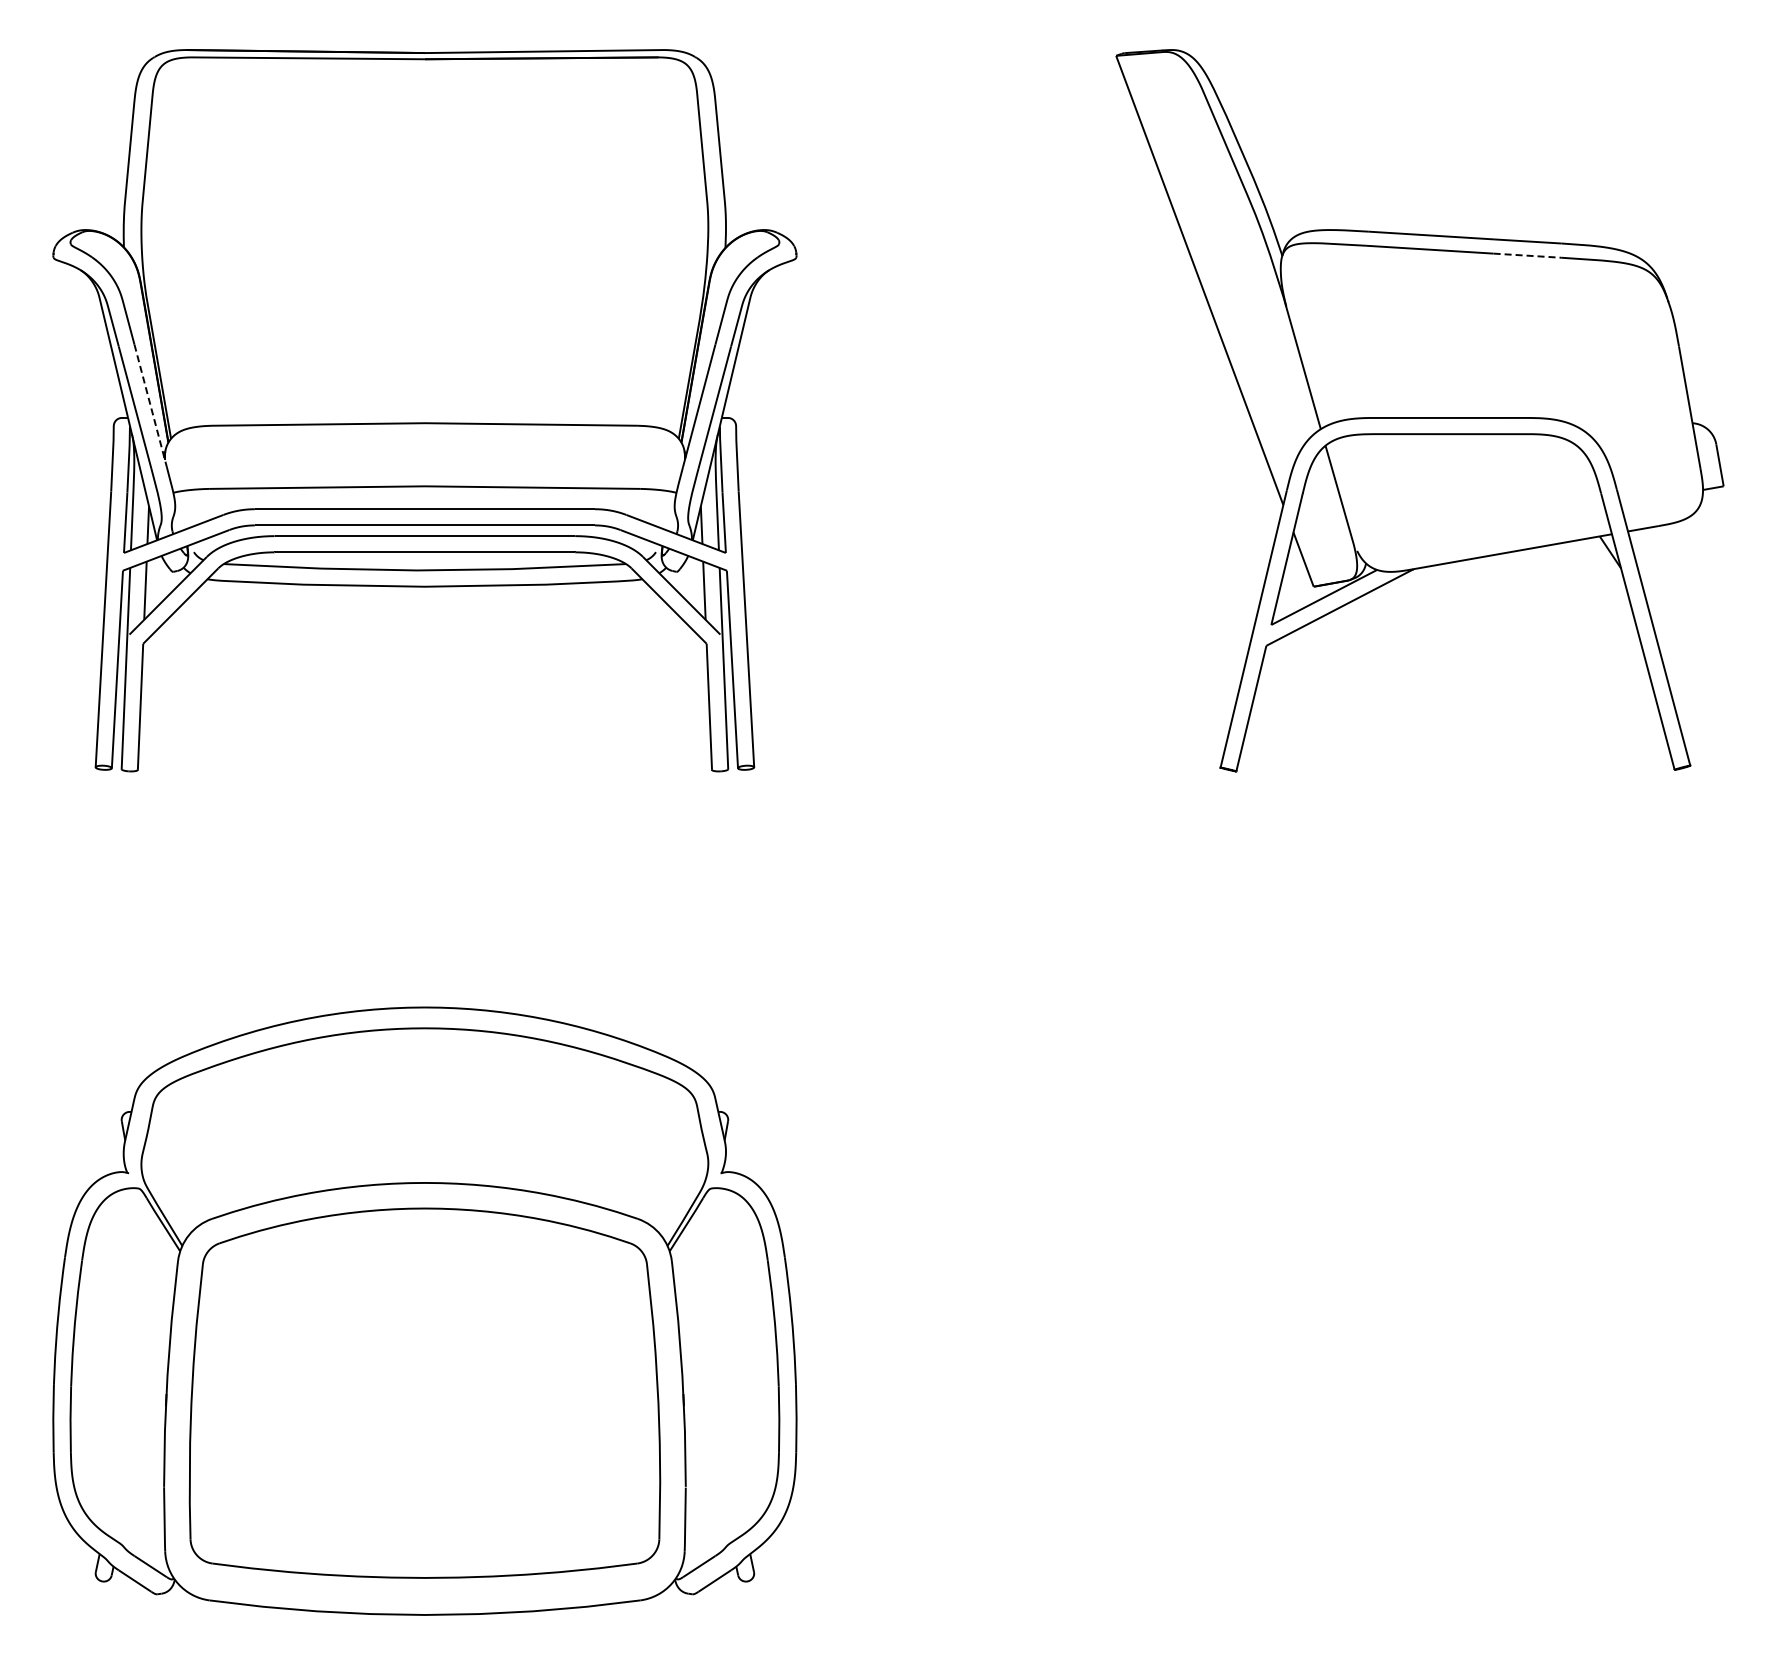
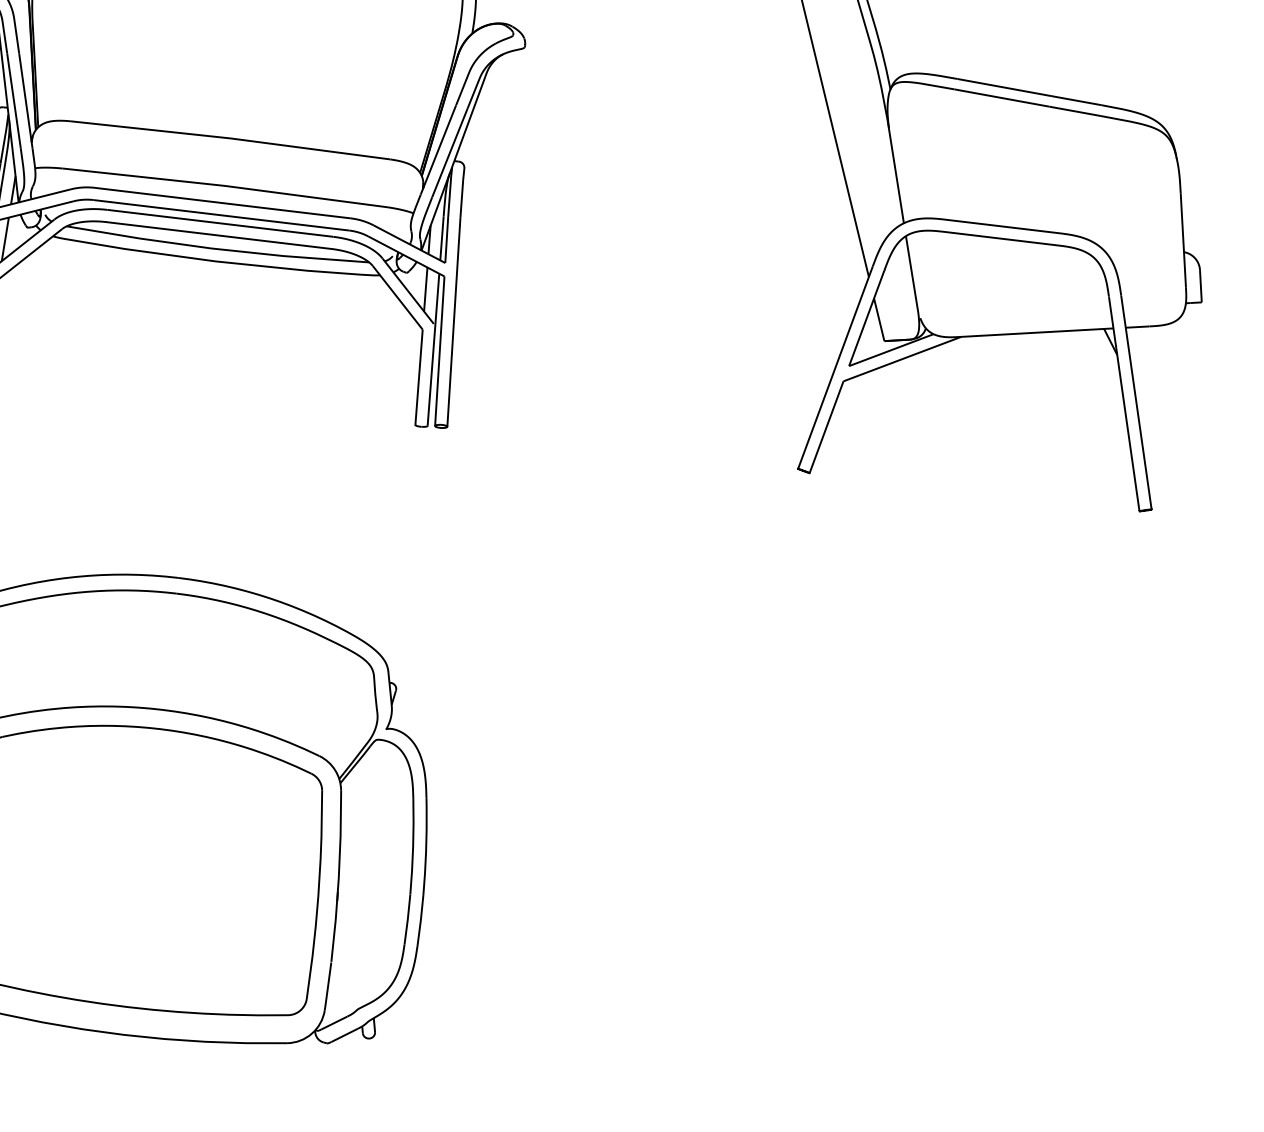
line: (1527, 255) -> (1074, 111), dashed -> solid
line: (150, 406) -> (25, 101), dashed -> solid

